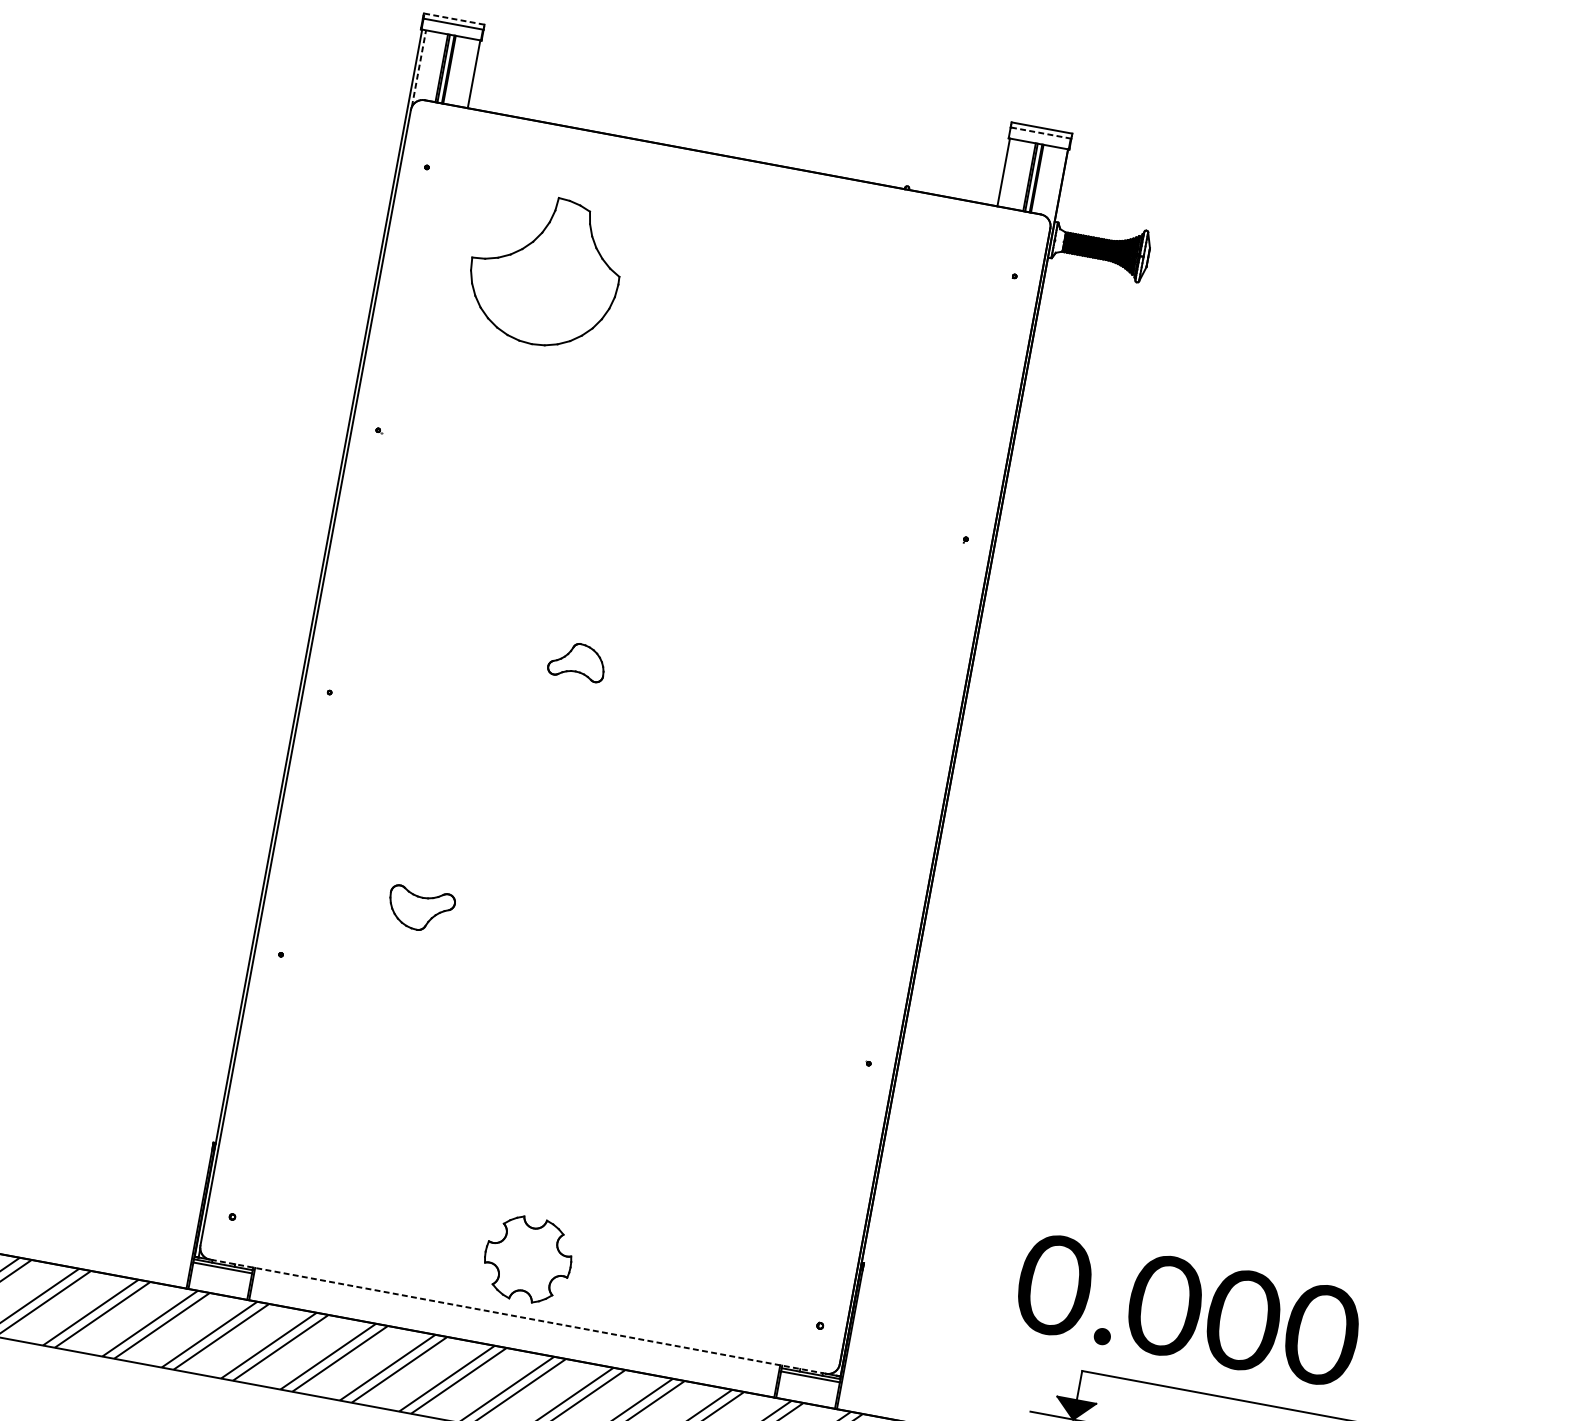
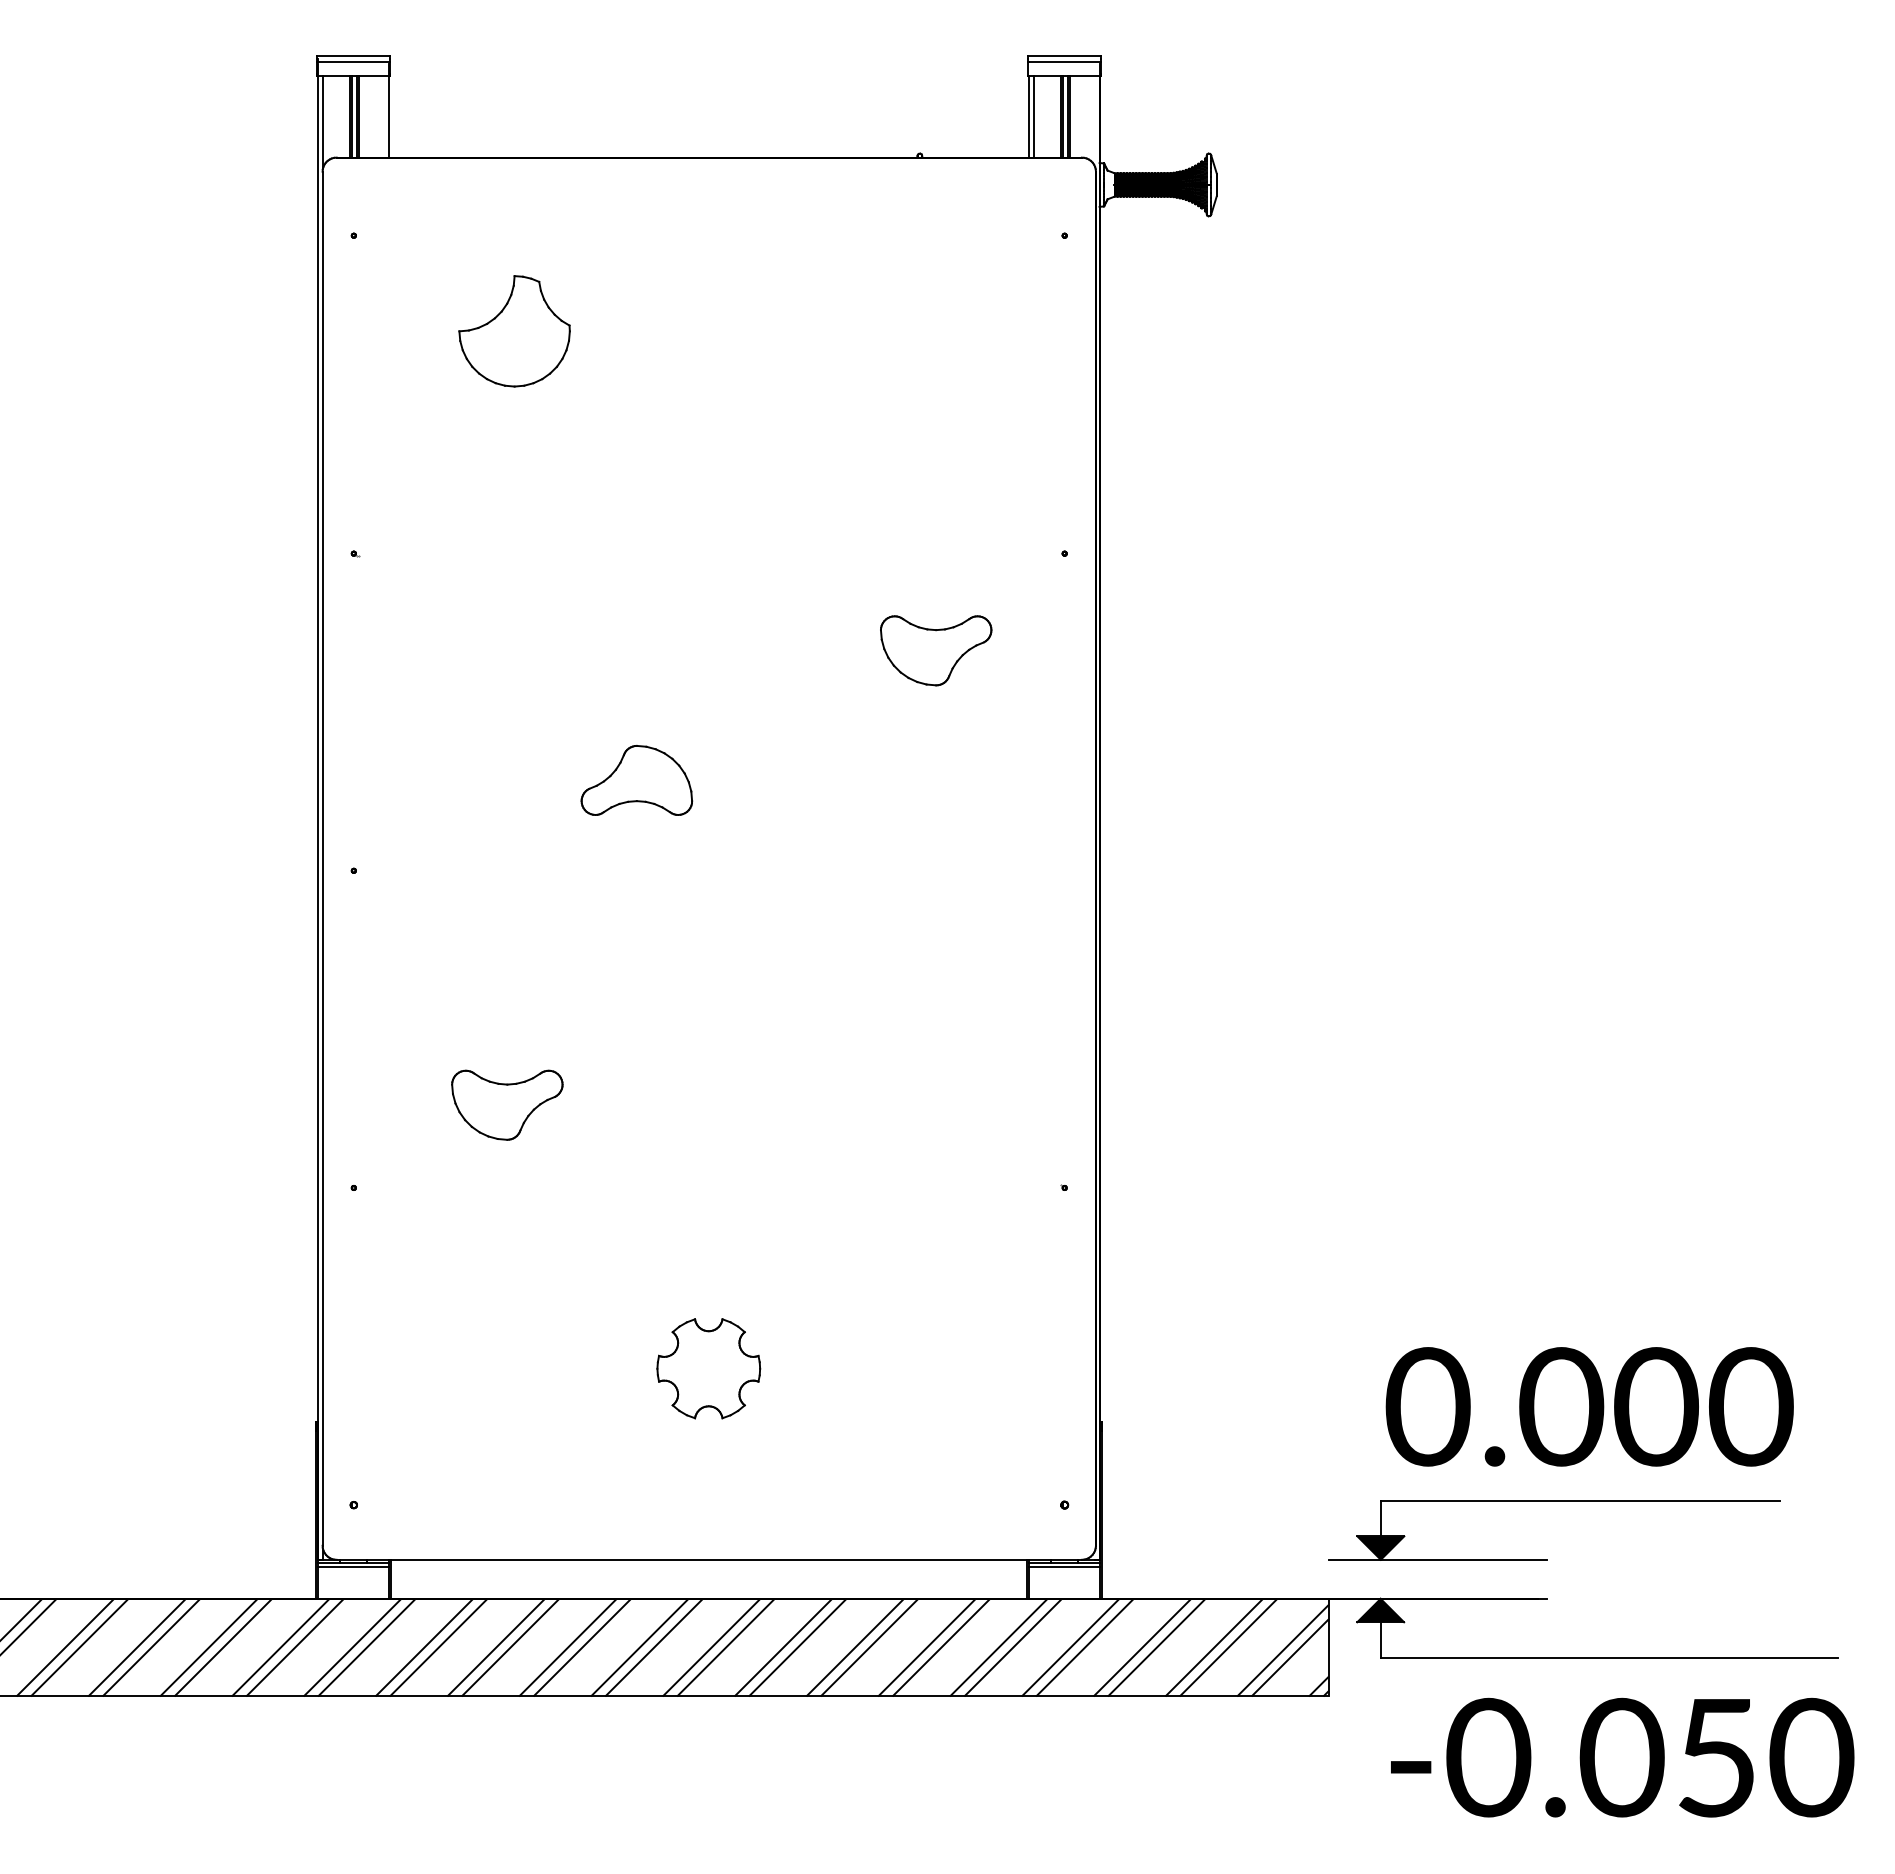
line: (454, 19) -> (353, 56), dashed -> solid
line: (419, 68) -> (323, 121), dashed -> solid
line: (1041, 133) -> (1064, 62), dashed -> solid
line: (1007, 173) -> (1033, 116), added
part: (545, 271) -> (514, 331), size x0.62
part: (845, 599) -> (936, 650), added
part: (577, 661) -> (636, 780), size x1.67
part: (420, 909) -> (507, 1104), size x1.43
part: (527, 1259) -> (708, 1368), moved
text: (1188, 1309) -> (1589, 1406), moved
line: (518, 1316) -> (709, 1559), dashed -> solid

